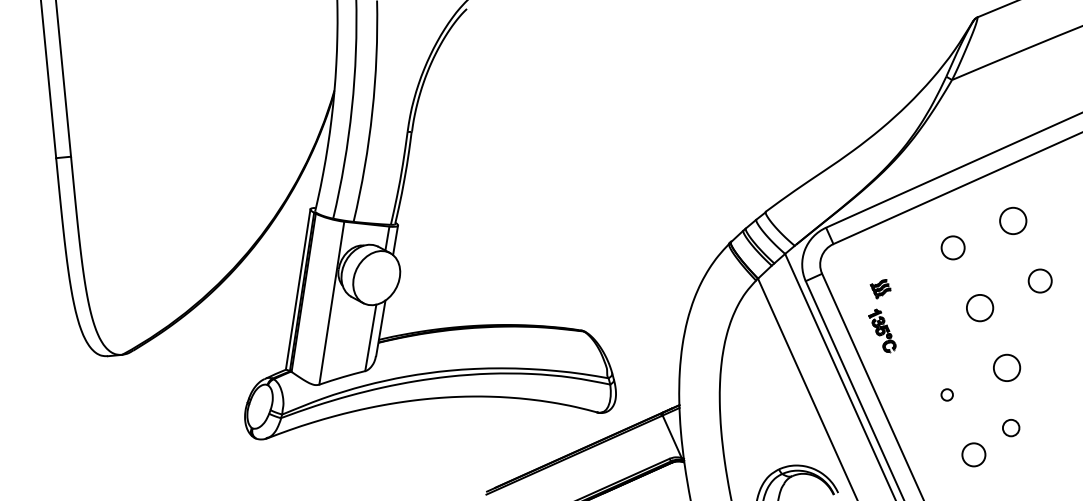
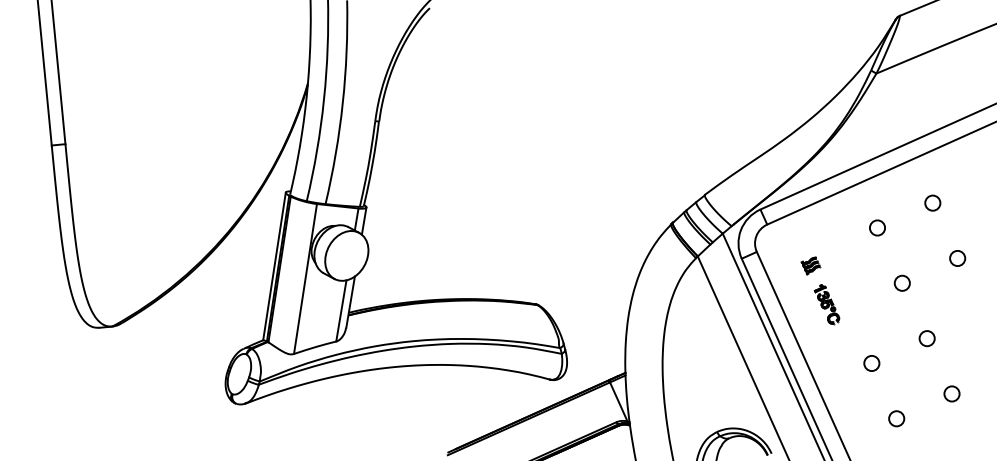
circle: (1013, 220) -> (932, 202), size x0.62
circle: (953, 247) -> (877, 227), size x0.71
circle: (1040, 280) -> (957, 258), size x0.71
circle: (980, 307) -> (902, 282), size x0.62
part: (882, 330) -> (827, 304), moved
circle: (1007, 367) -> (927, 338), size x0.62
circle: (947, 394) -> (872, 363), size x1.43
circle: (1011, 428) -> (952, 394), moved
circle: (974, 455) -> (897, 419), size x0.71

